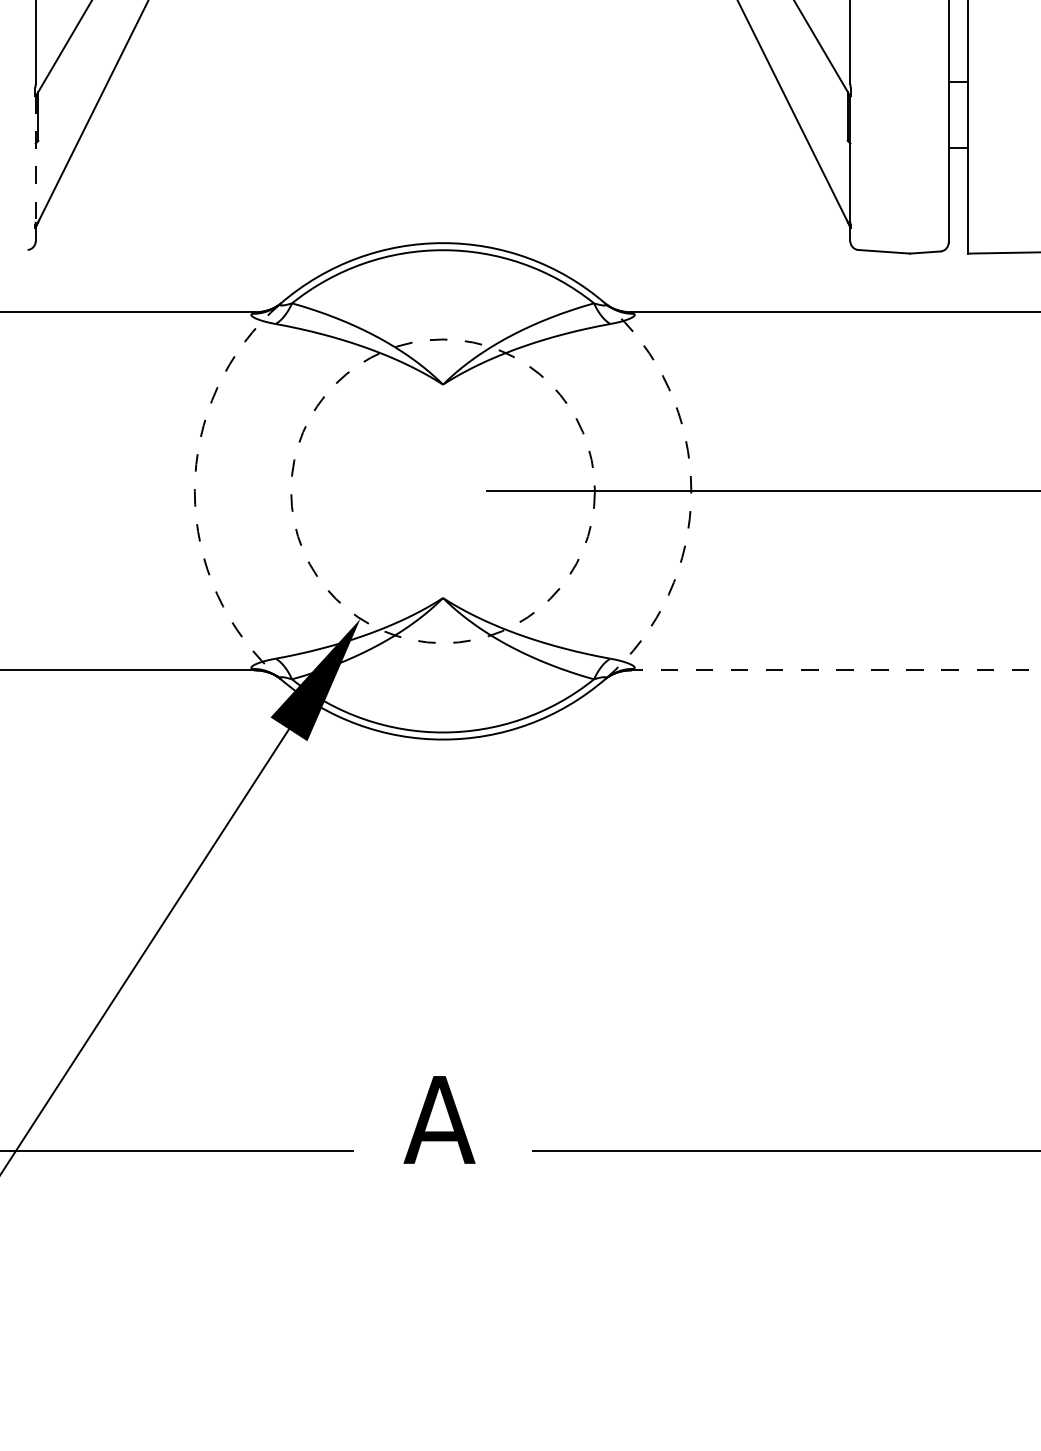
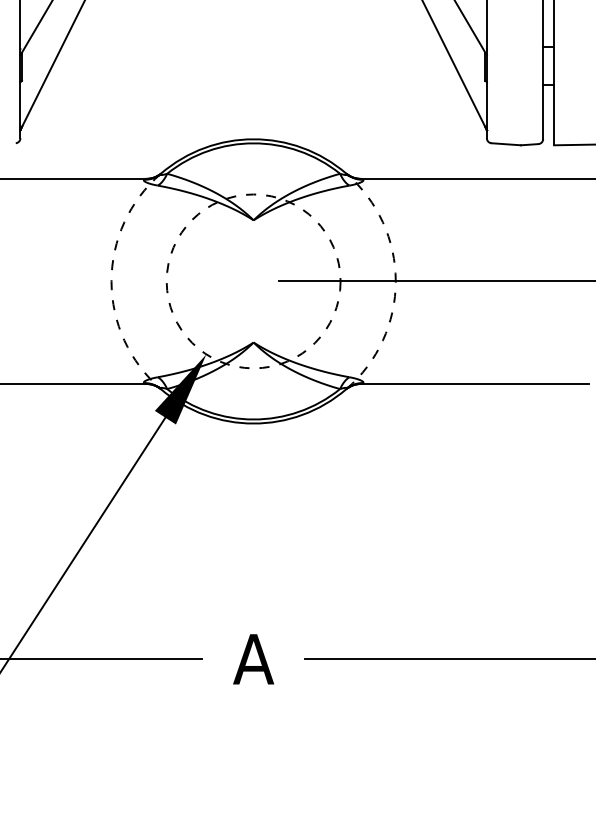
line: (35, 159) -> (20, 91), dashed -> solid
line: (830, 669) -> (475, 383), dashed -> solid
text: (439, 1120) -> (253, 659), moved

